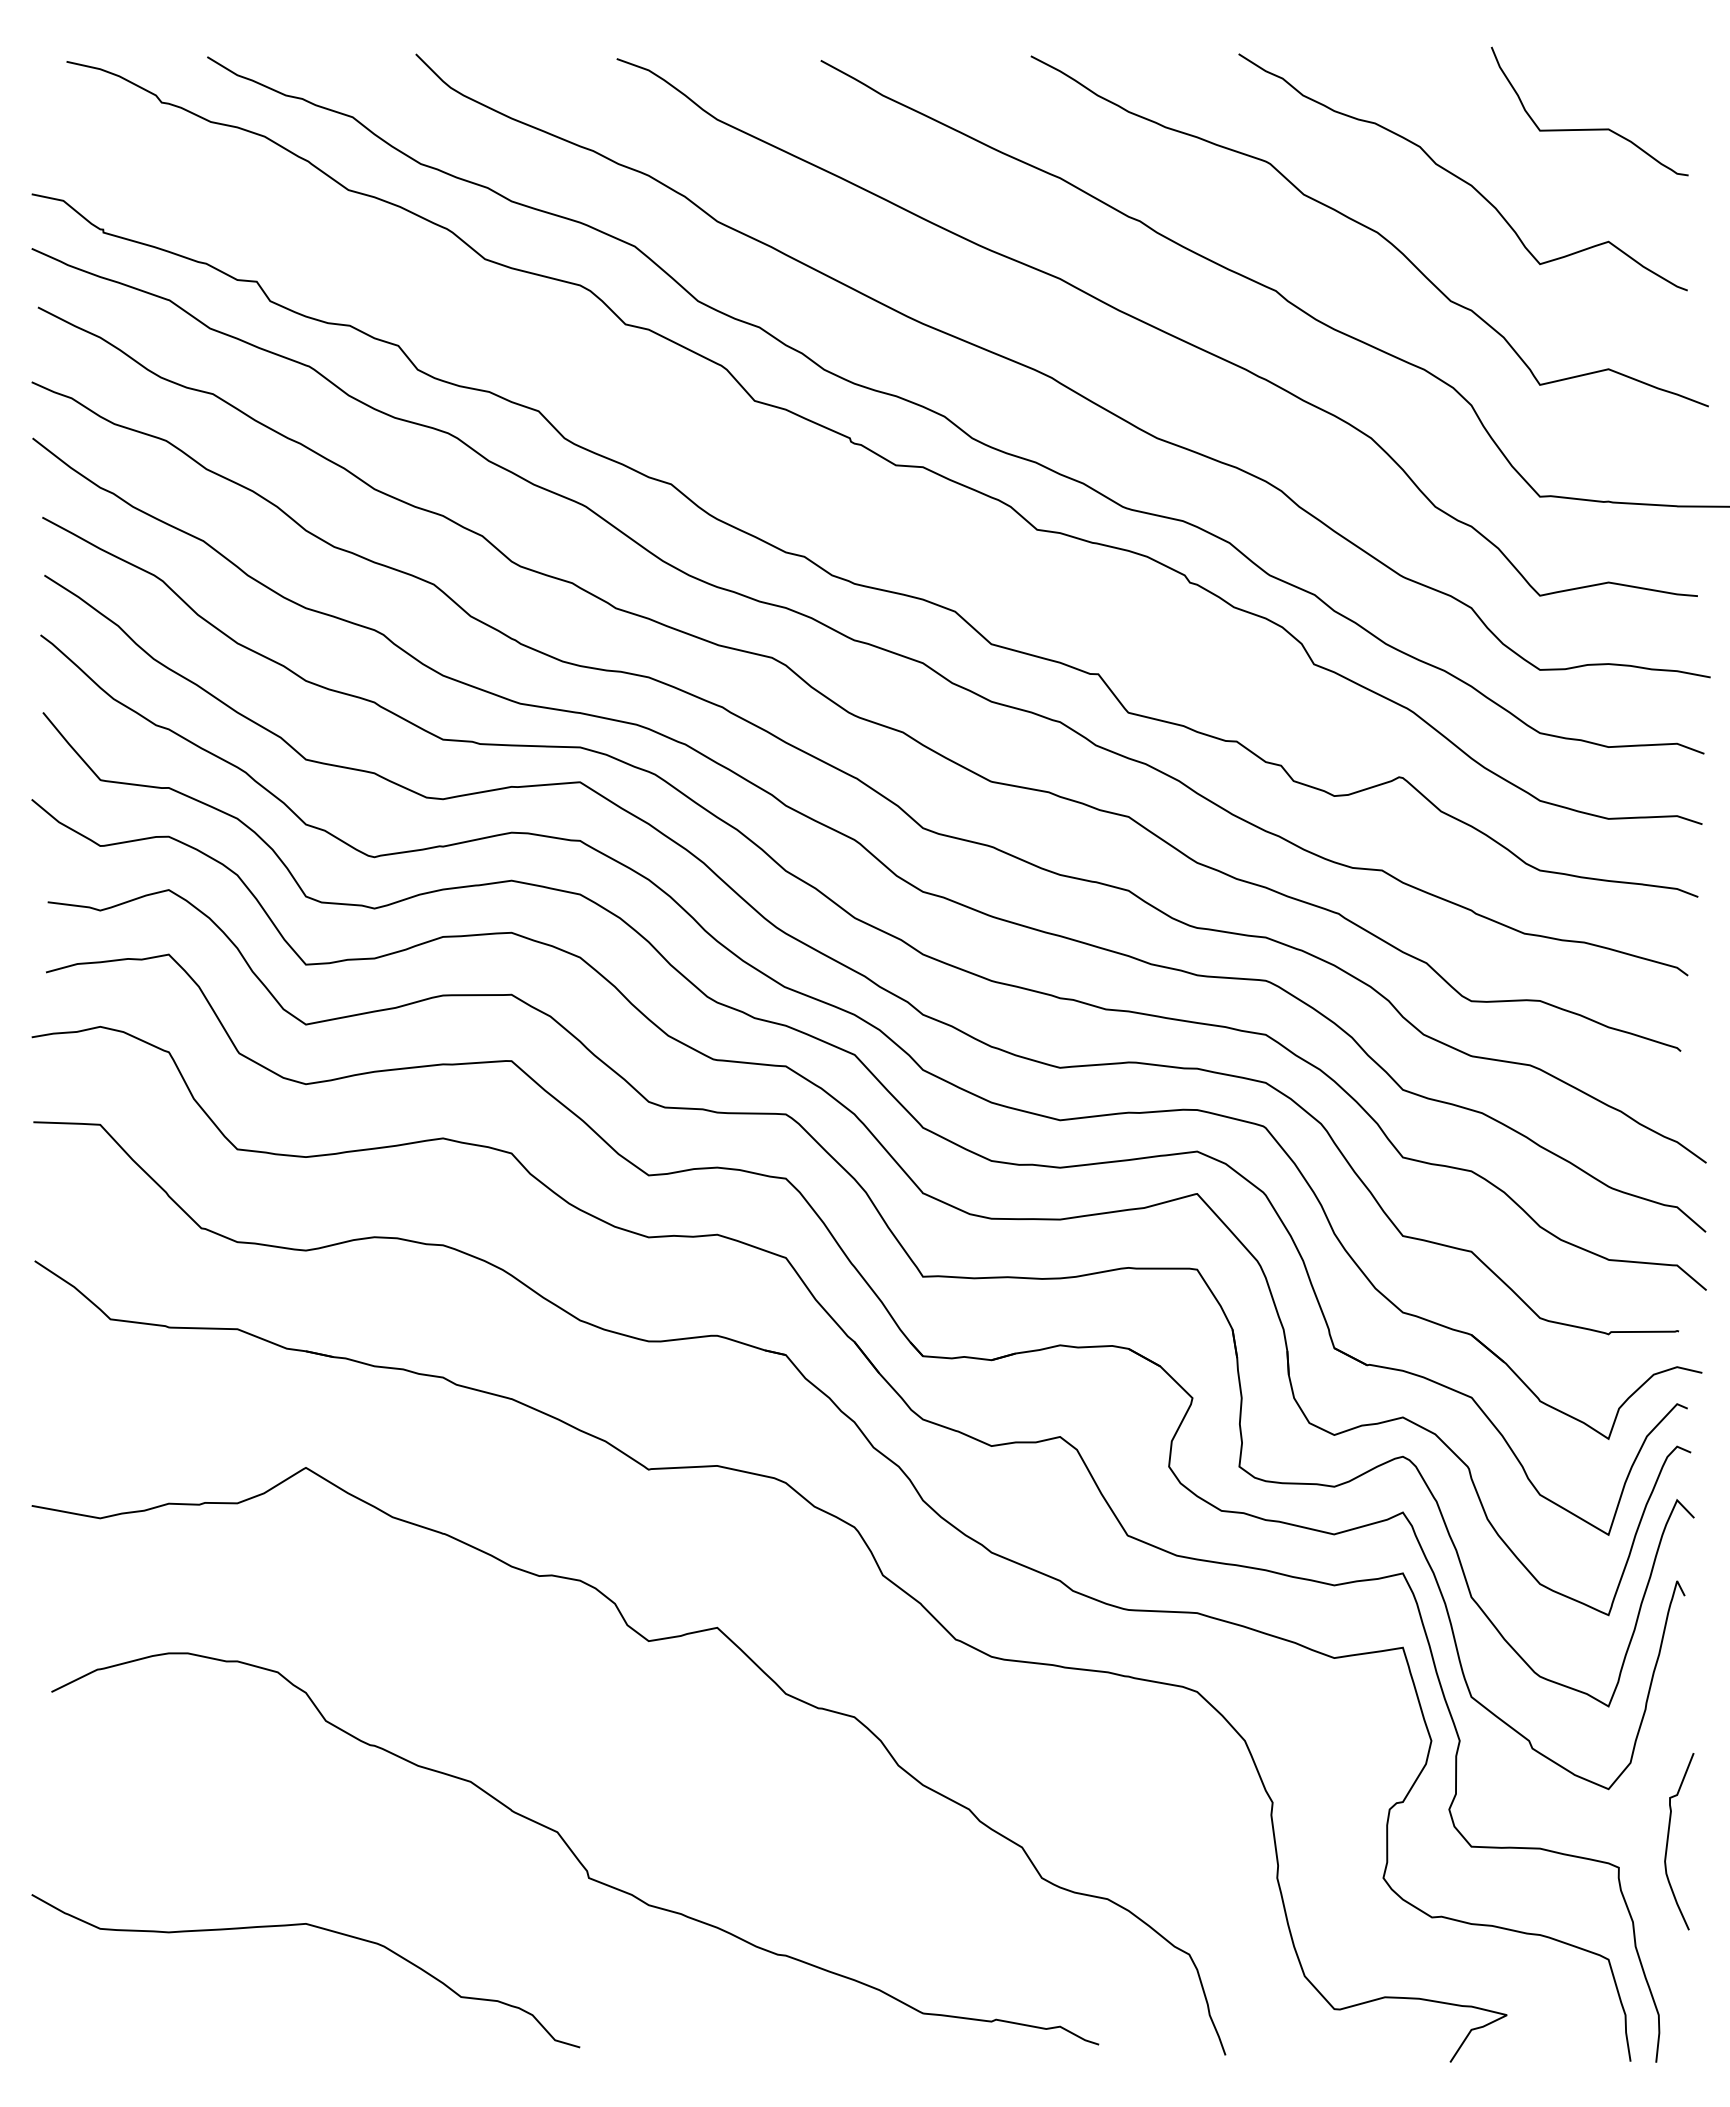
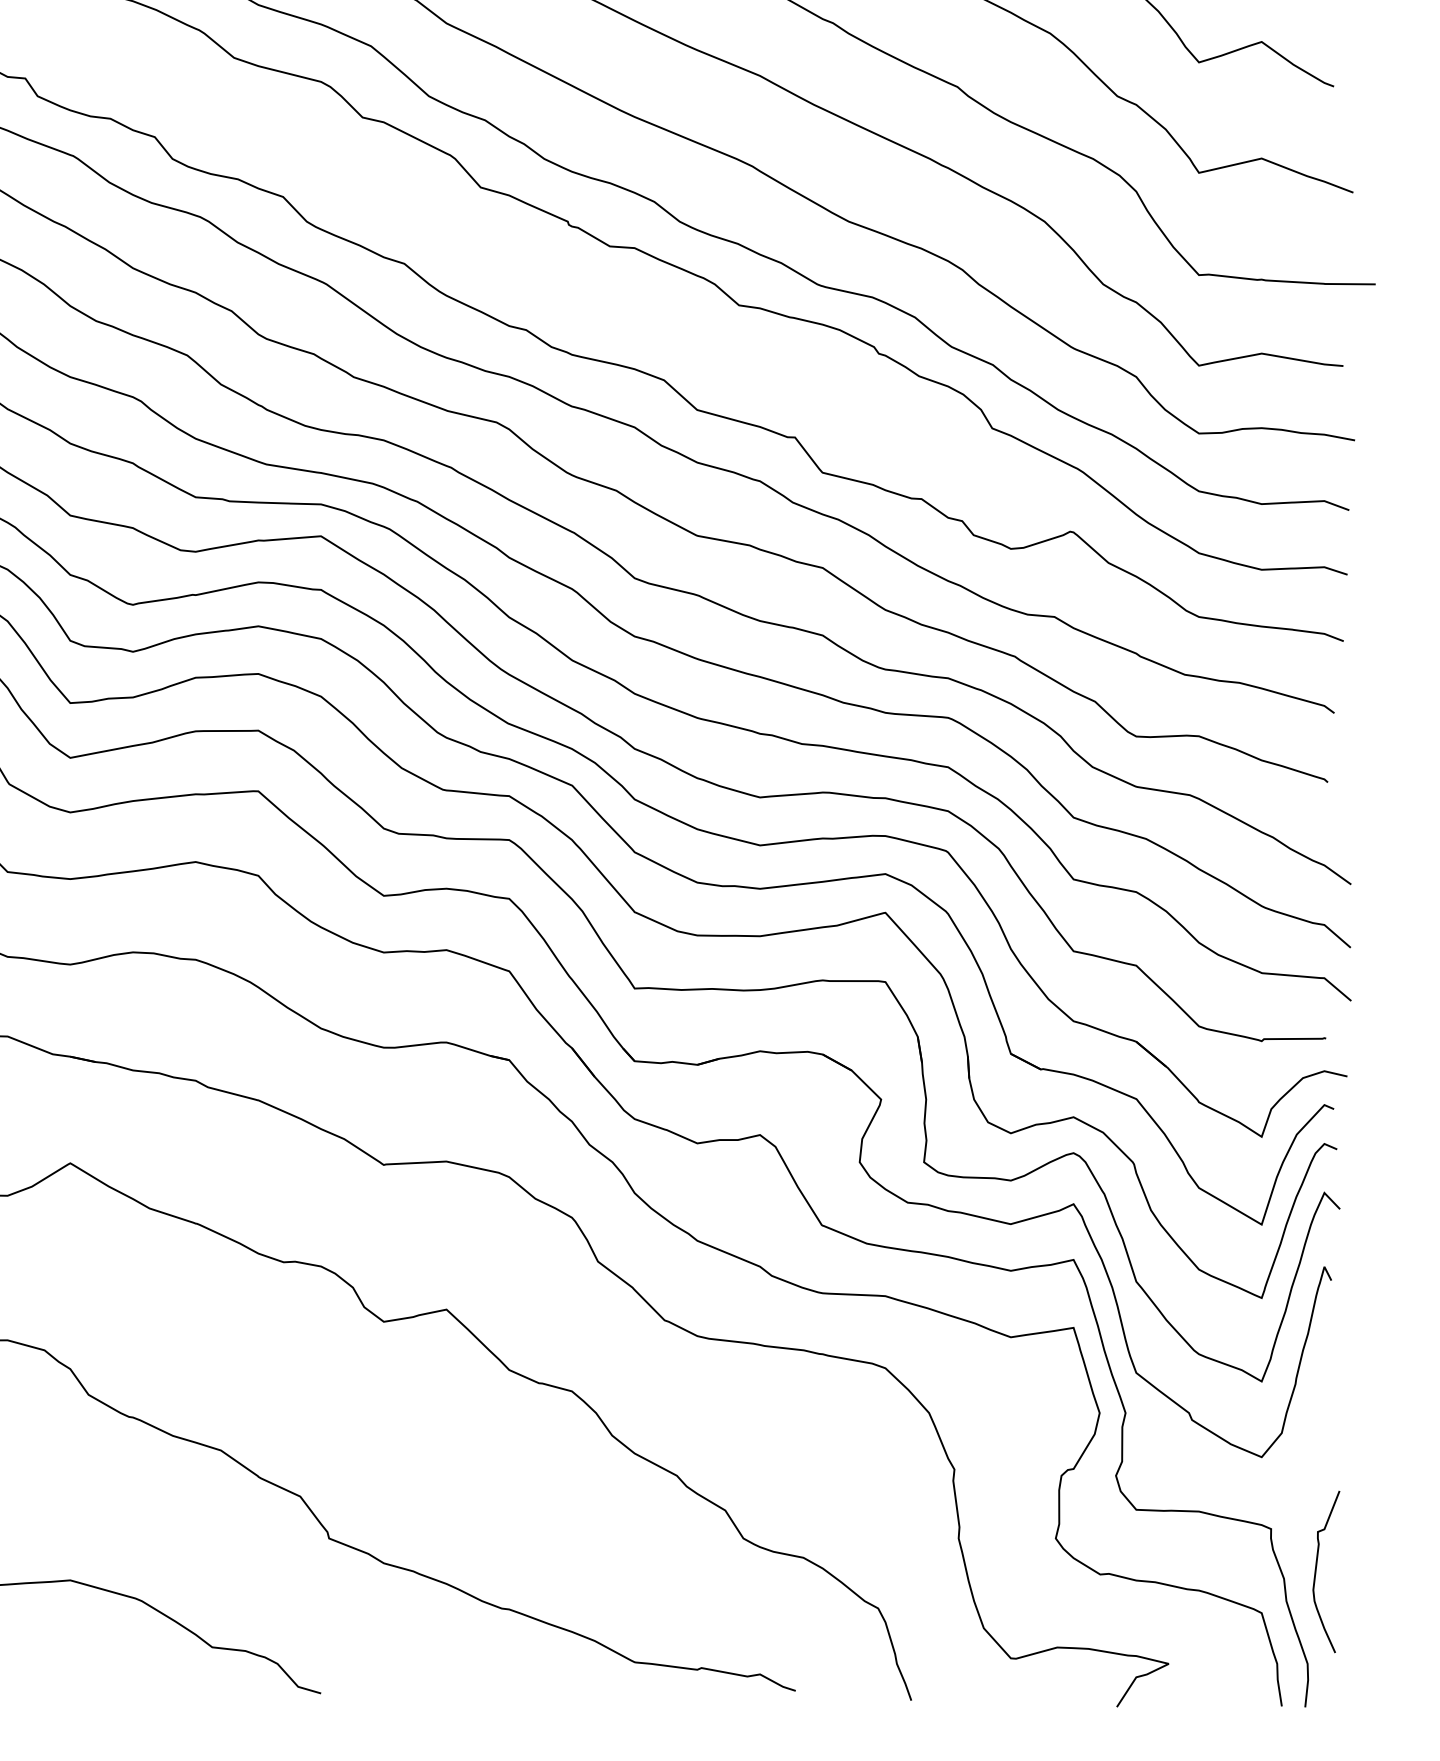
curve: (1668, 1841) -> (1316, 1571), moved

